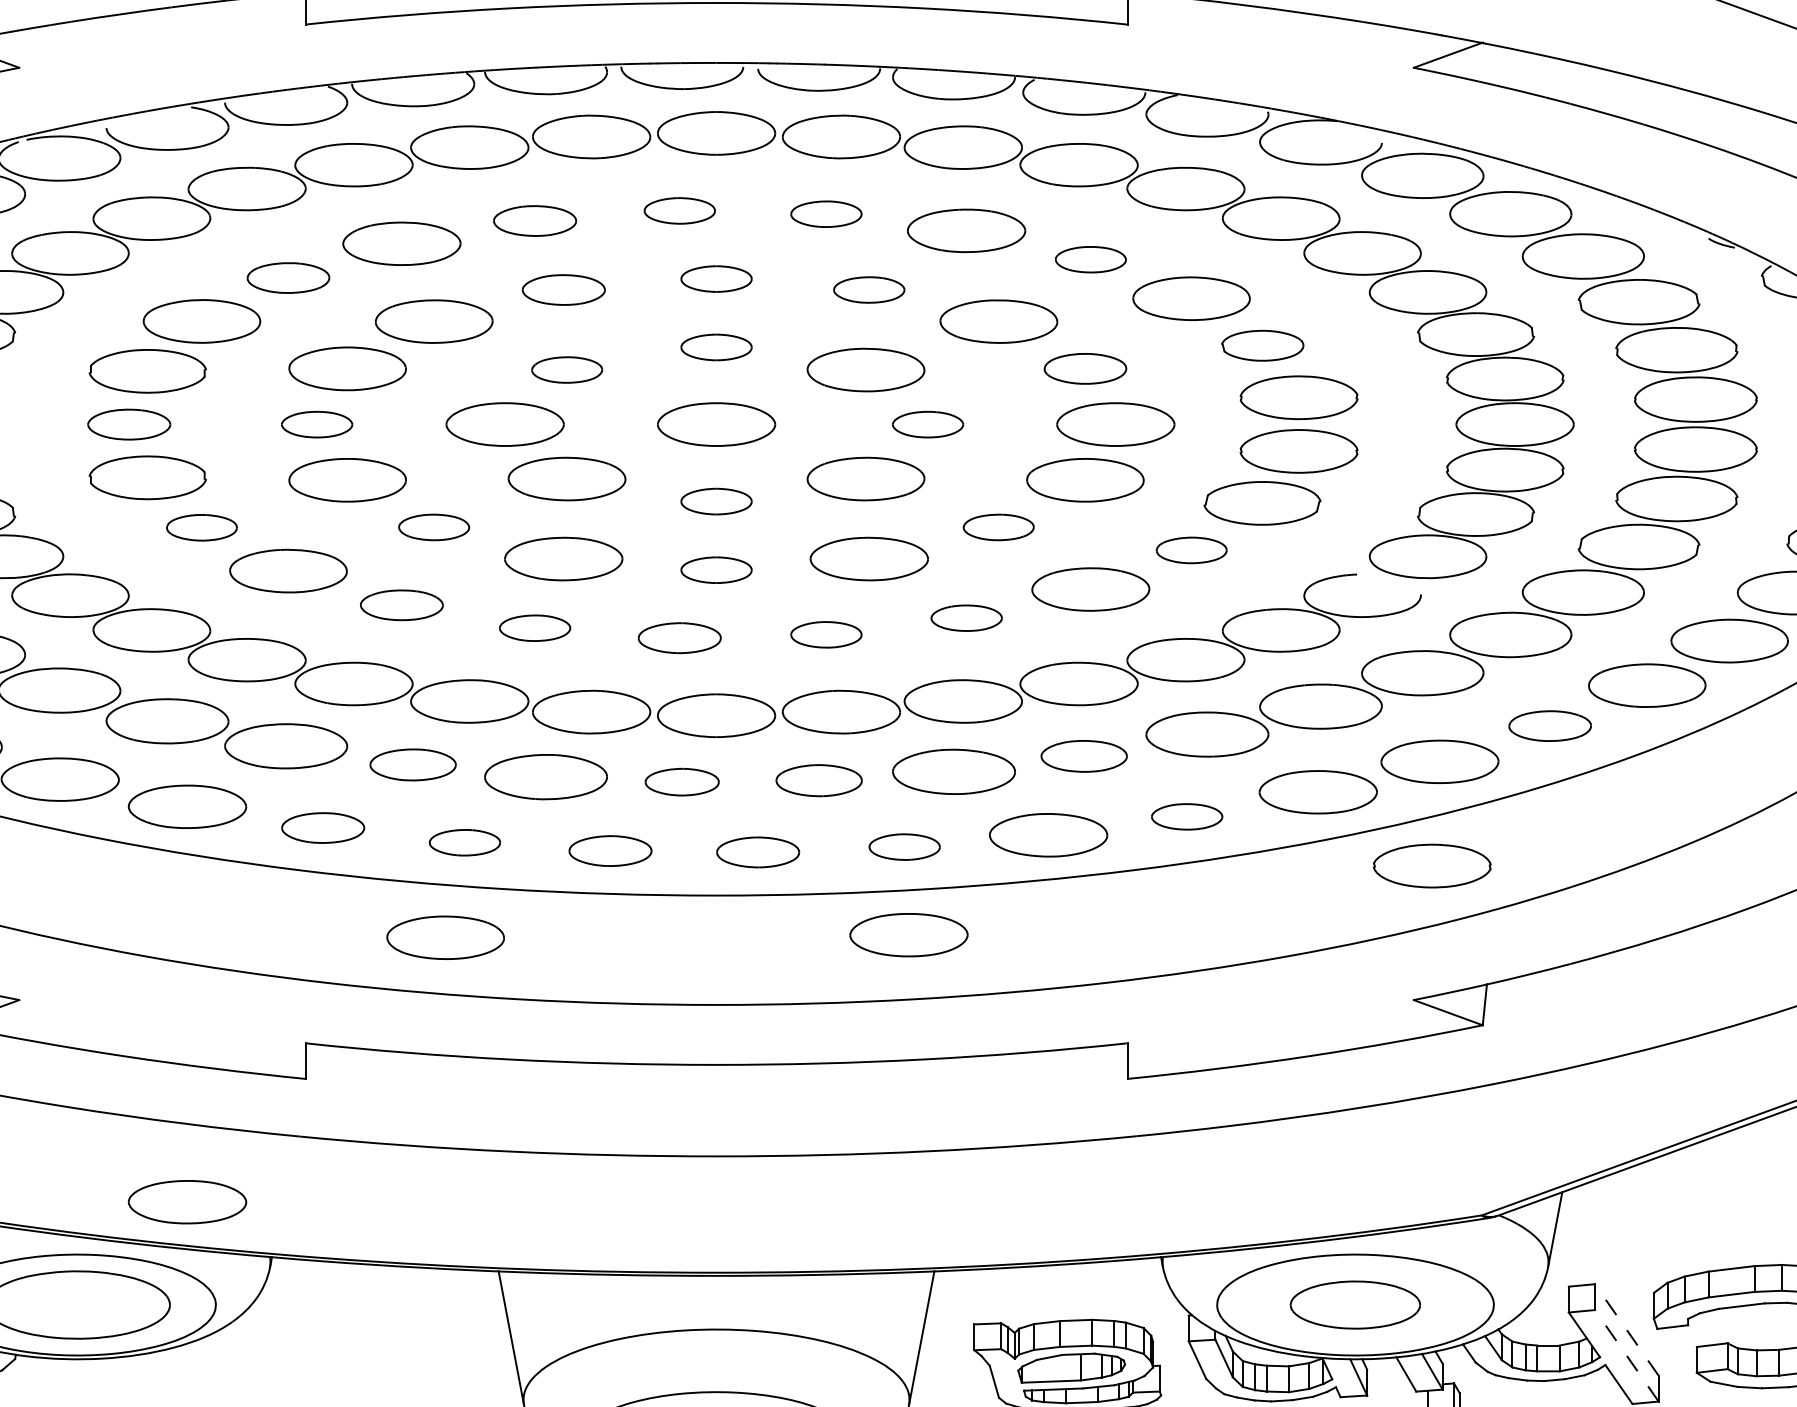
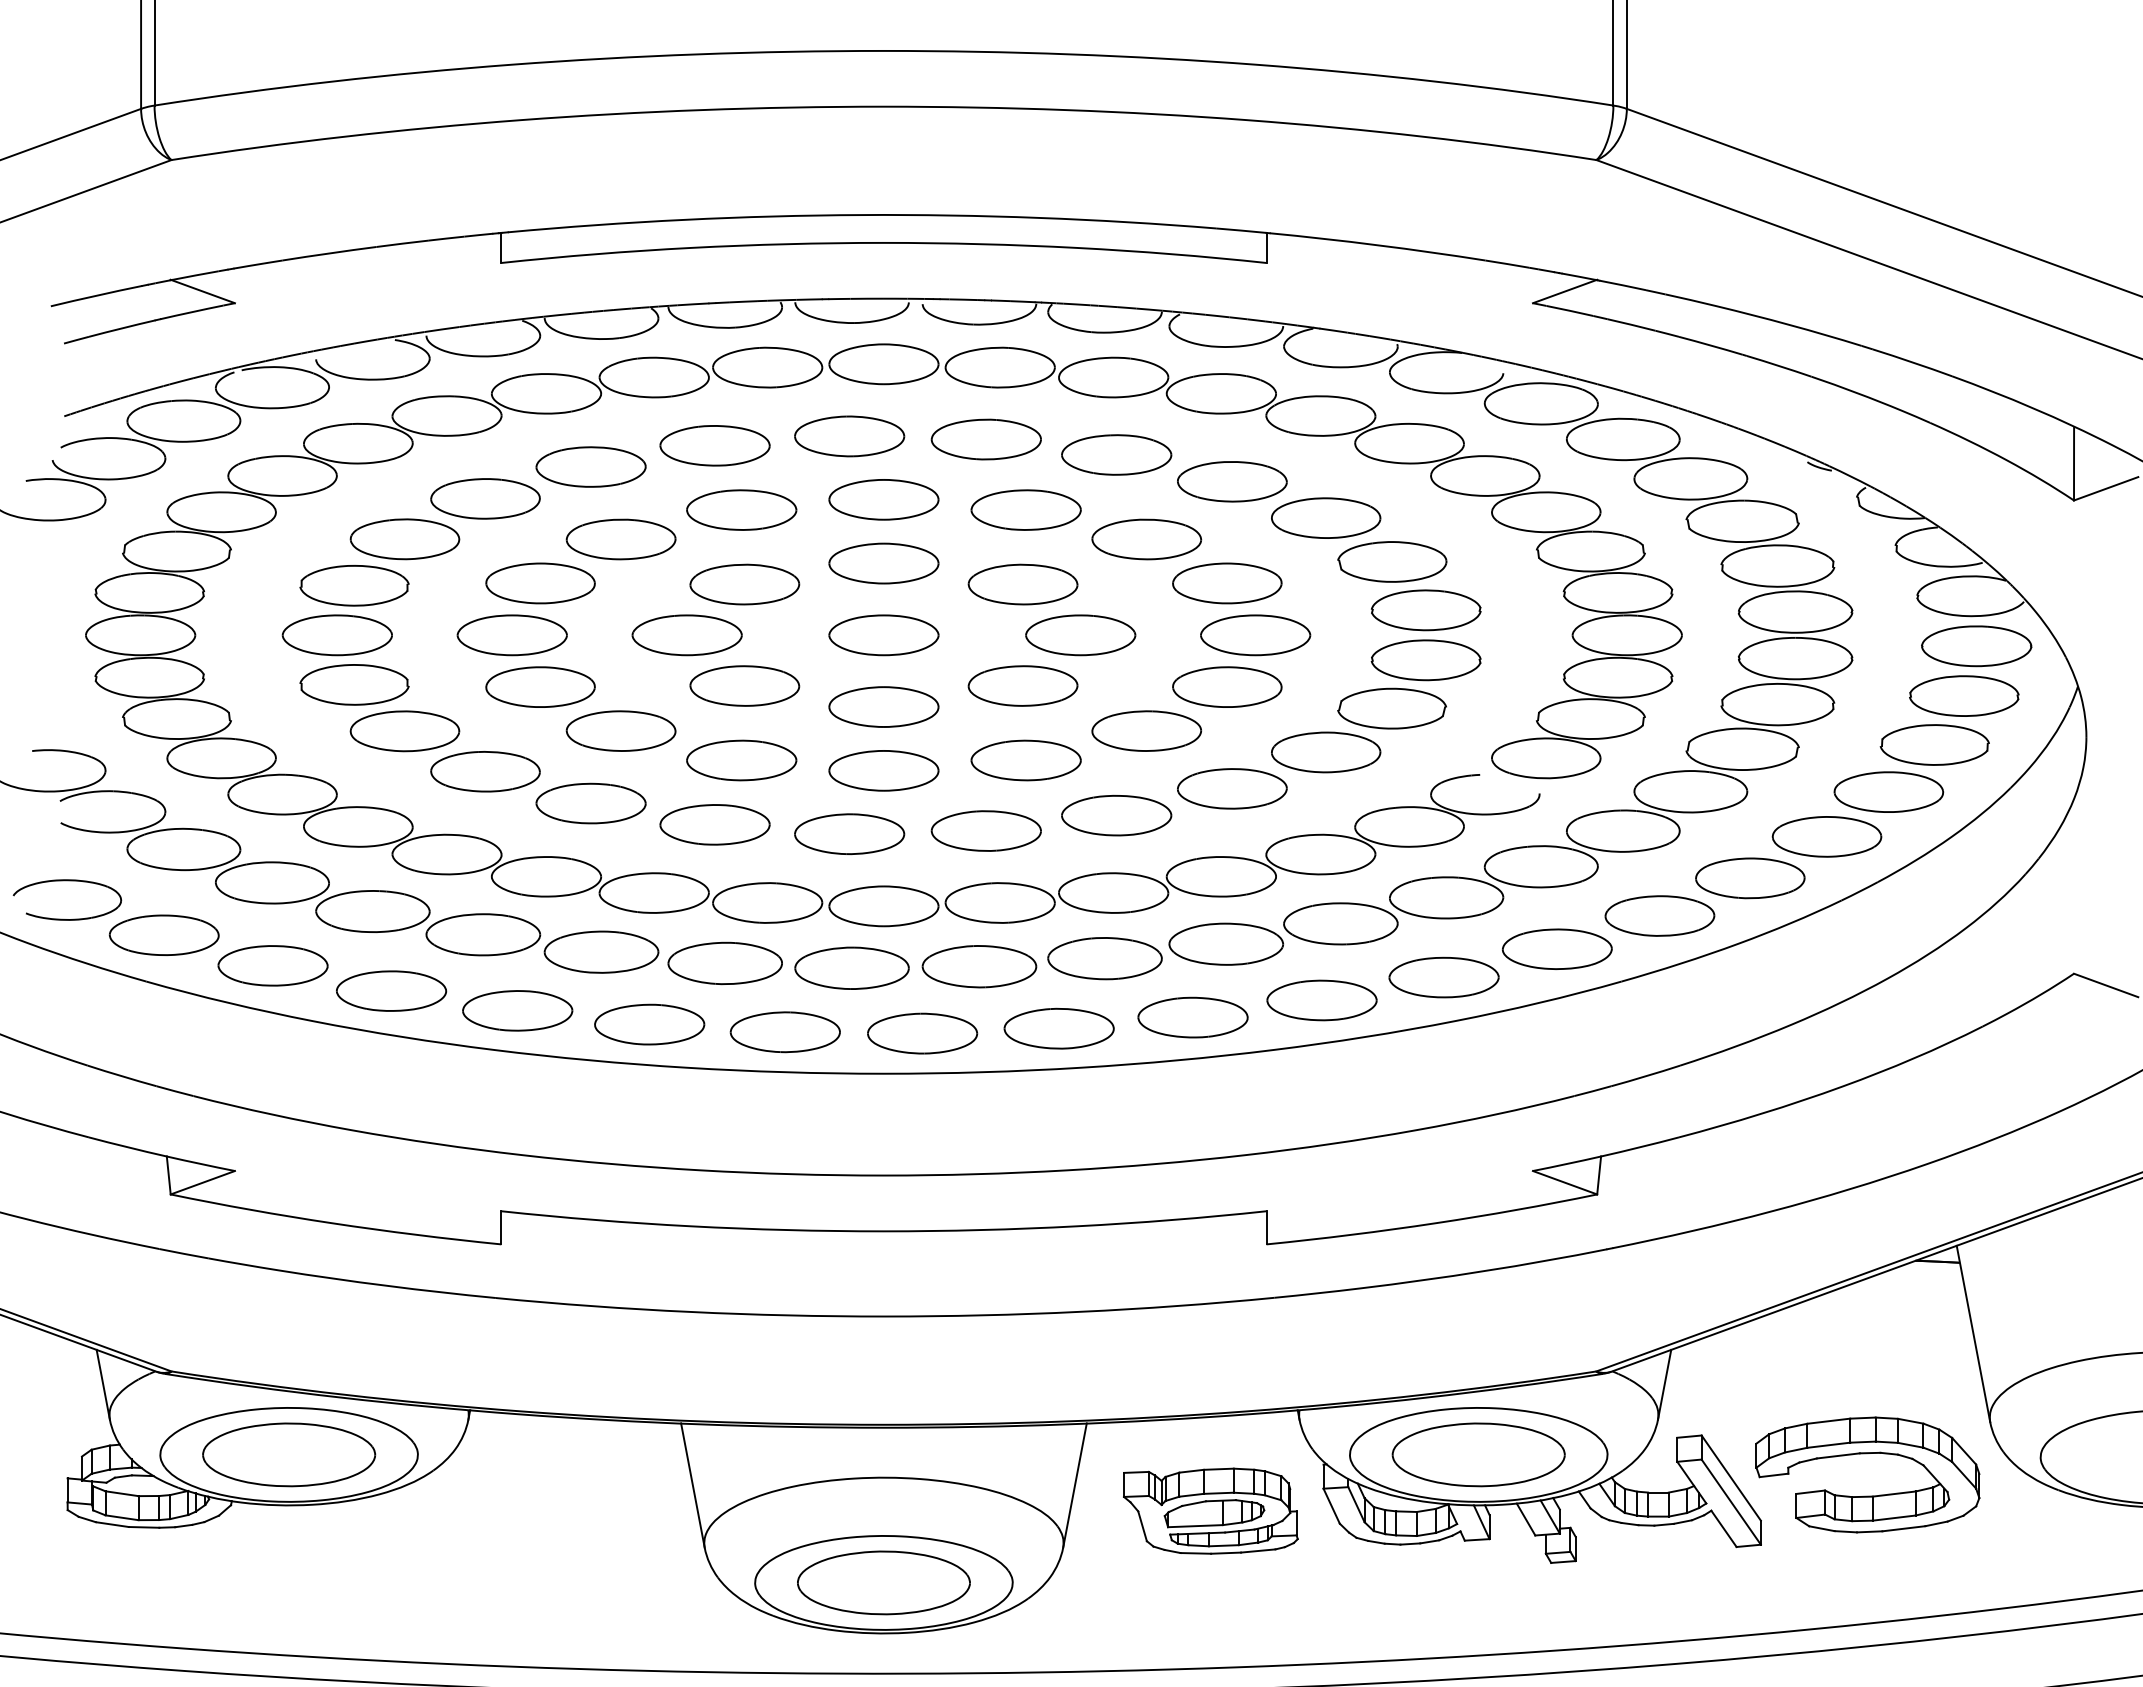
part: (679, 210) -> (849, 436), size x1.67
part: (825, 214) -> (985, 439), size x1.67
part: (534, 220) -> (714, 445), size x1.43
part: (1090, 259) -> (1232, 481), size x1.67
part: (288, 277) -> (485, 498), size x1.43
part: (716, 278) -> (883, 499), size x1.67
part: (563, 289) -> (741, 509), size x1.43
part: (868, 289) -> (1025, 509), size x1.67
part: (1262, 345) -> (1392, 561), size x1.43
part: (716, 347) -> (883, 563), size x1.67
part: (1085, 368) -> (1227, 583), size x1.43
part: (566, 369) -> (744, 584), size x1.67
part: (128, 424) -> (336, 635), size x1.43
part: (316, 424) -> (511, 635), size x1.67
part: (927, 424) -> (1080, 635), size x1.67
part: (716, 501) -> (883, 706), size x1.67
part: (433, 526) -> (620, 730), size x1.67
part: (998, 526) -> (1146, 730), size x1.67
part: (201, 527) -> (404, 731), size x1.67
part: (1191, 550) -> (1326, 752), size x1.67
part: (716, 569) -> (883, 770), size x1.67
part: (401, 605) -> (590, 803), size x1.43
part: (966, 618) -> (1116, 815), size x1.67
part: (534, 627) -> (714, 824), size x1.67
part: (825, 634) -> (985, 830), size x1.67
part: (679, 637) -> (849, 833), size x1.43
part: (1549, 725) -> (1659, 915), size x1.43
part: (1083, 755) -> (1225, 943), size x1.43
part: (413, 764) -> (601, 951), size x1.43
part: (819, 780) -> (979, 966), size x1.43
part: (681, 781) -> (851, 967), size x1.67
part: (1186, 816) -> (1321, 1000), size x1.67
part: (322, 827) -> (517, 1010), size x1.43
part: (464, 842) -> (649, 1024), size x1.67
part: (904, 846) -> (1058, 1028), size x1.67
part: (609, 851) -> (784, 1032), size x1.43
part: (757, 852) -> (922, 1033), size x1.43
part: (1431, 866) -> (1549, 1046), removed
part: (908, 935) -> (1062, 1110), removed
part: (445, 937) -> (631, 1112), removed
part: (187, 1201) -> (391, 1358), removed
part: (1355, 1304) -> (1478, 1454), size x1.43
line: (1627, 1330) -> (1731, 1478), dashed -> solid
line: (1627, 1356) -> (1731, 1502), dashed -> solid

